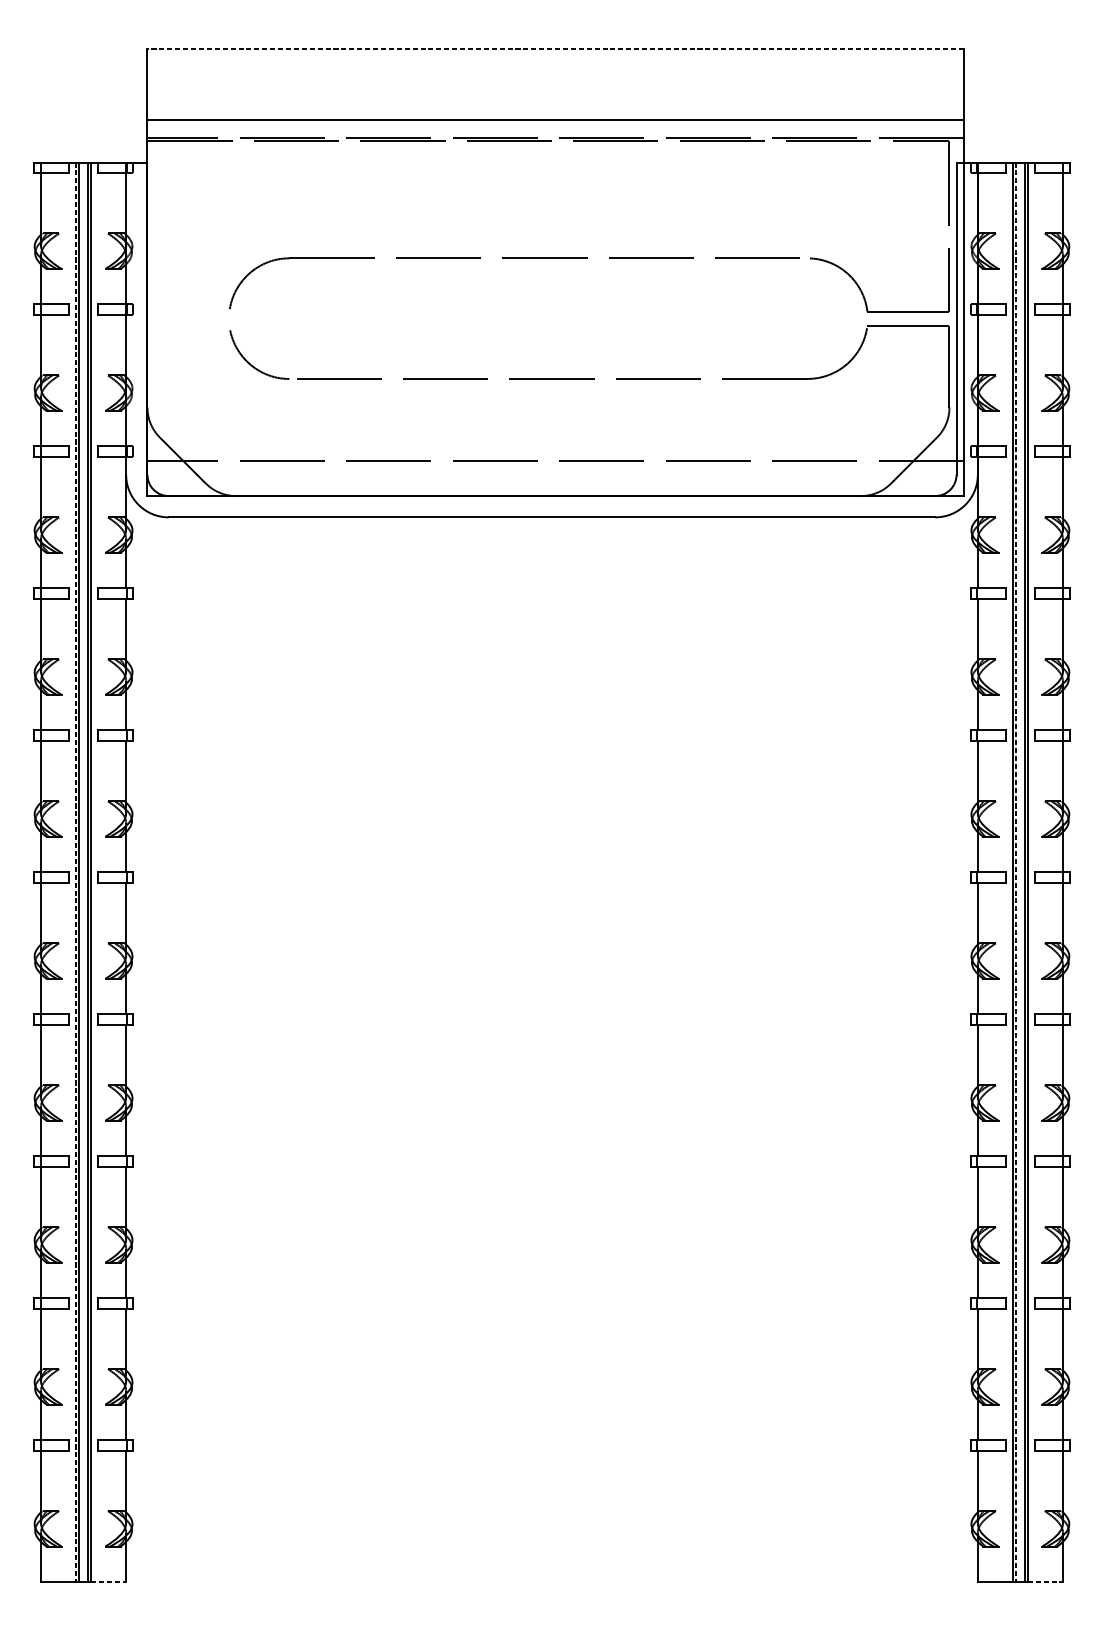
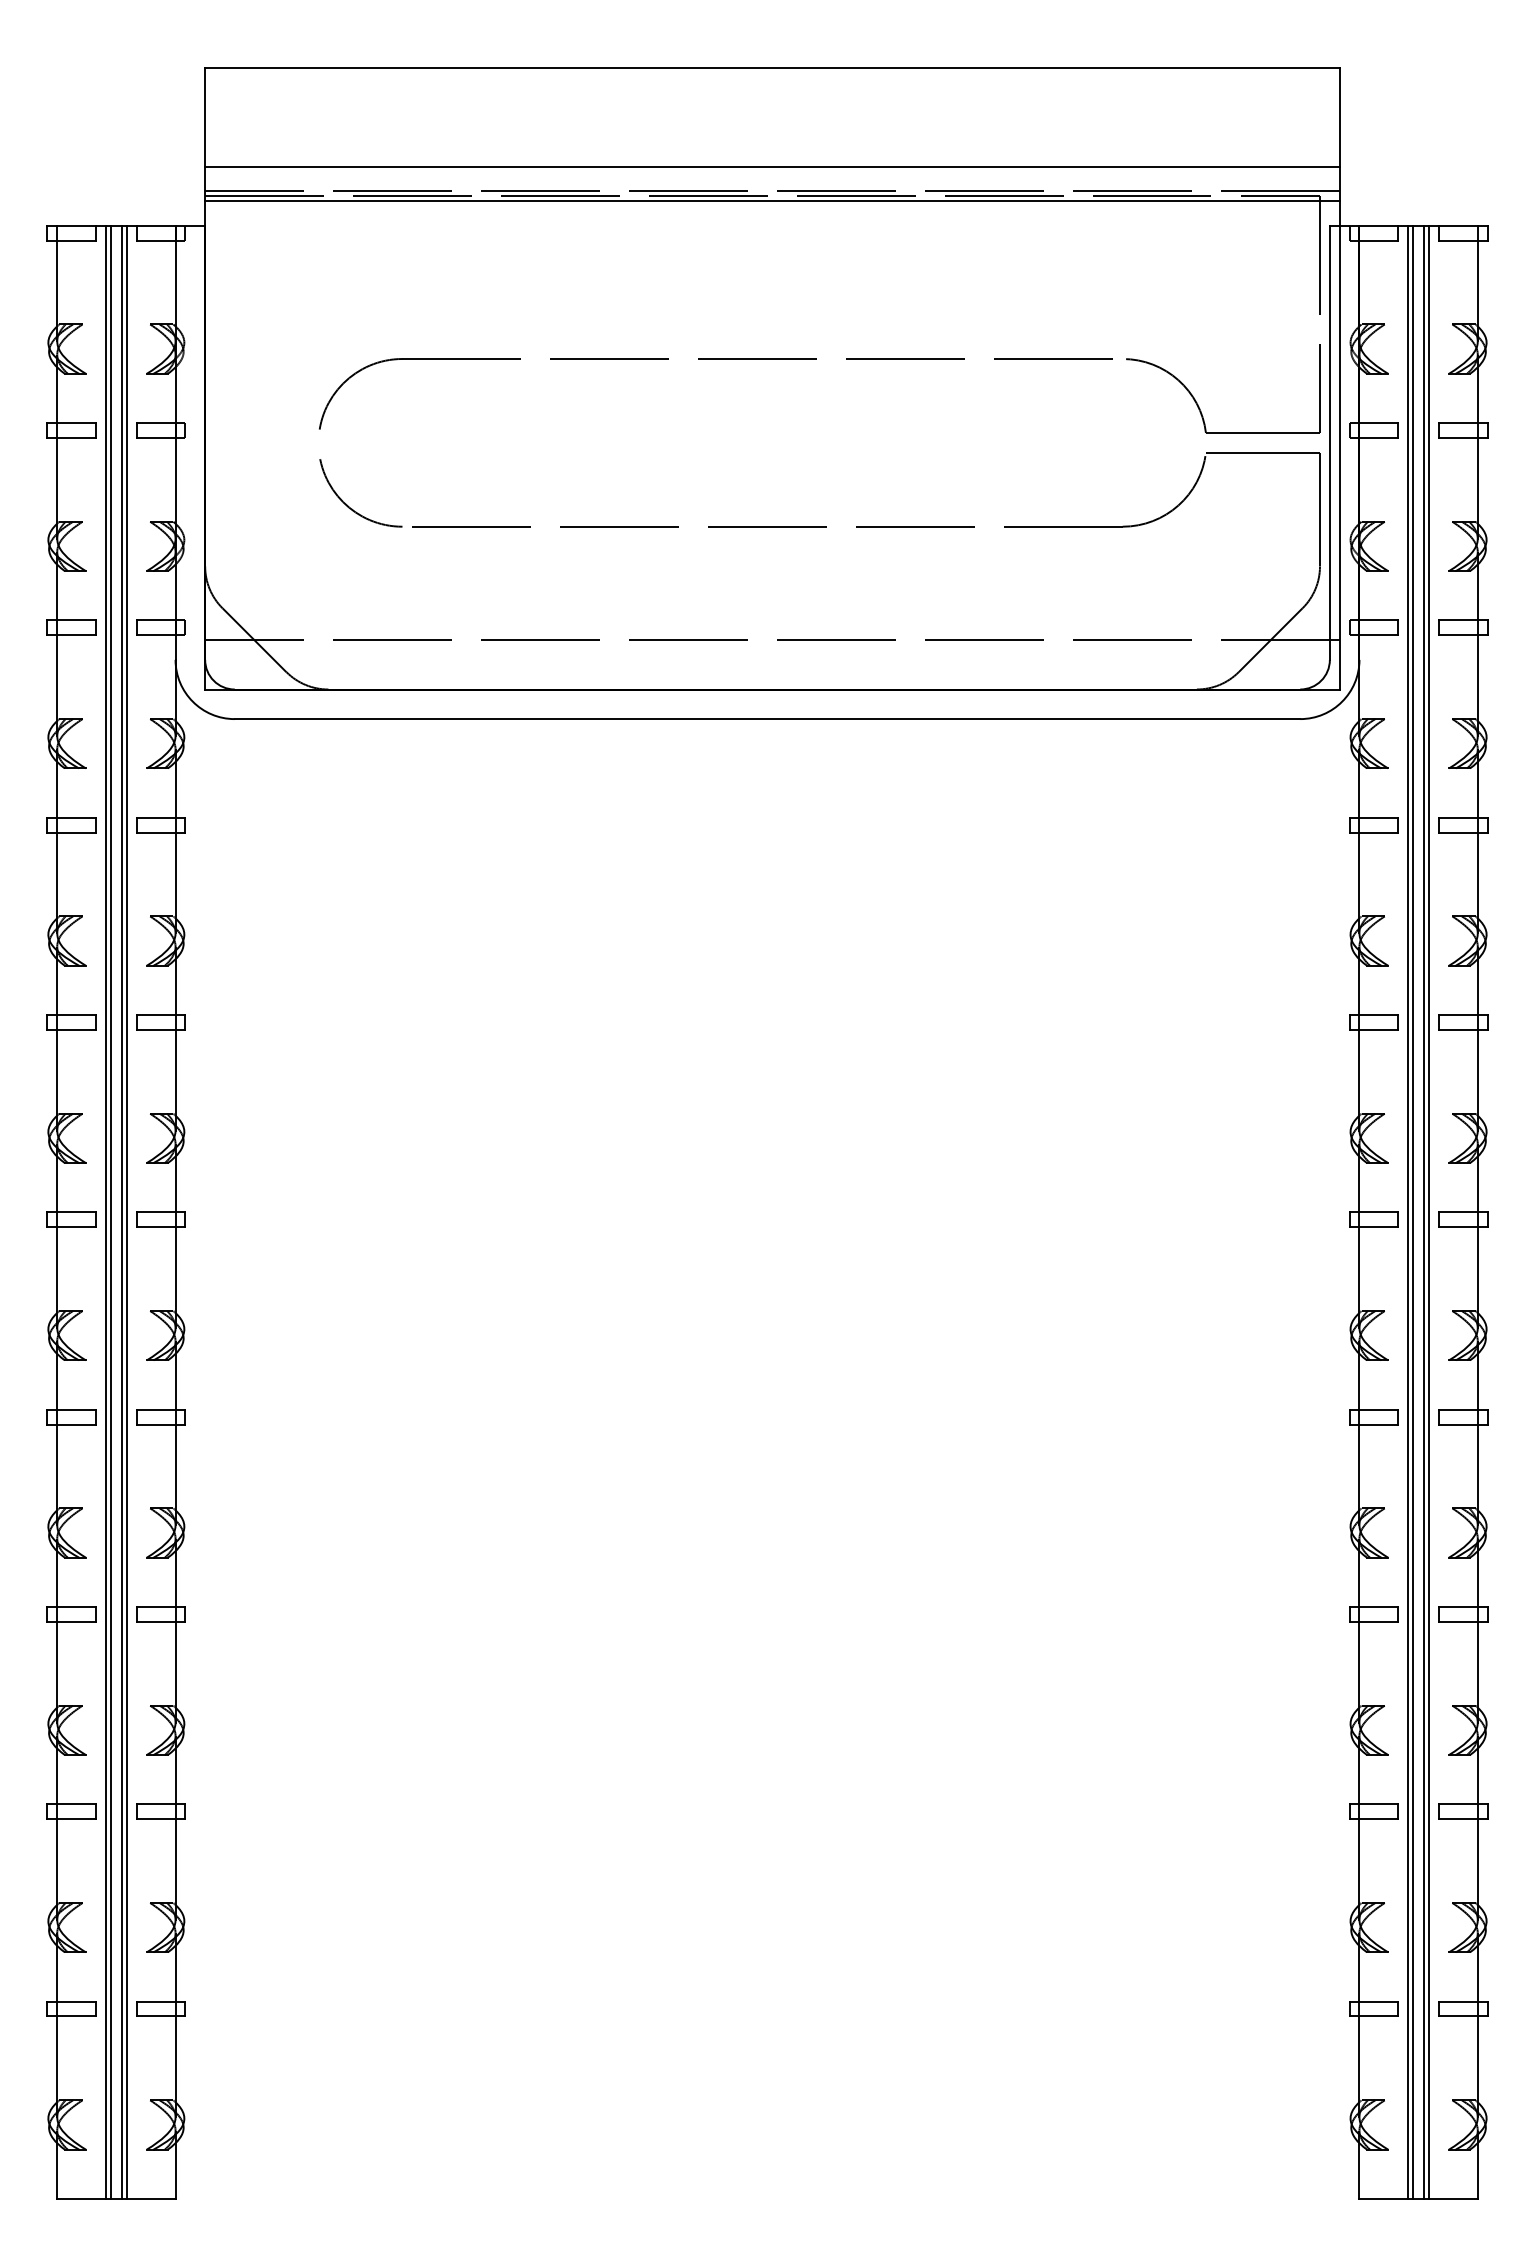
line: (554, 48) -> (771, 67), dashed -> solid
line: (555, 145) -> (772, 201), added
line: (76, 872) -> (106, 1212), dashed -> solid
line: (1016, 872) -> (1412, 1212), dashed -> solid
line: (108, 1581) -> (151, 2198), dashed -> solid
line: (1045, 1581) -> (1453, 2198), dashed -> solid

